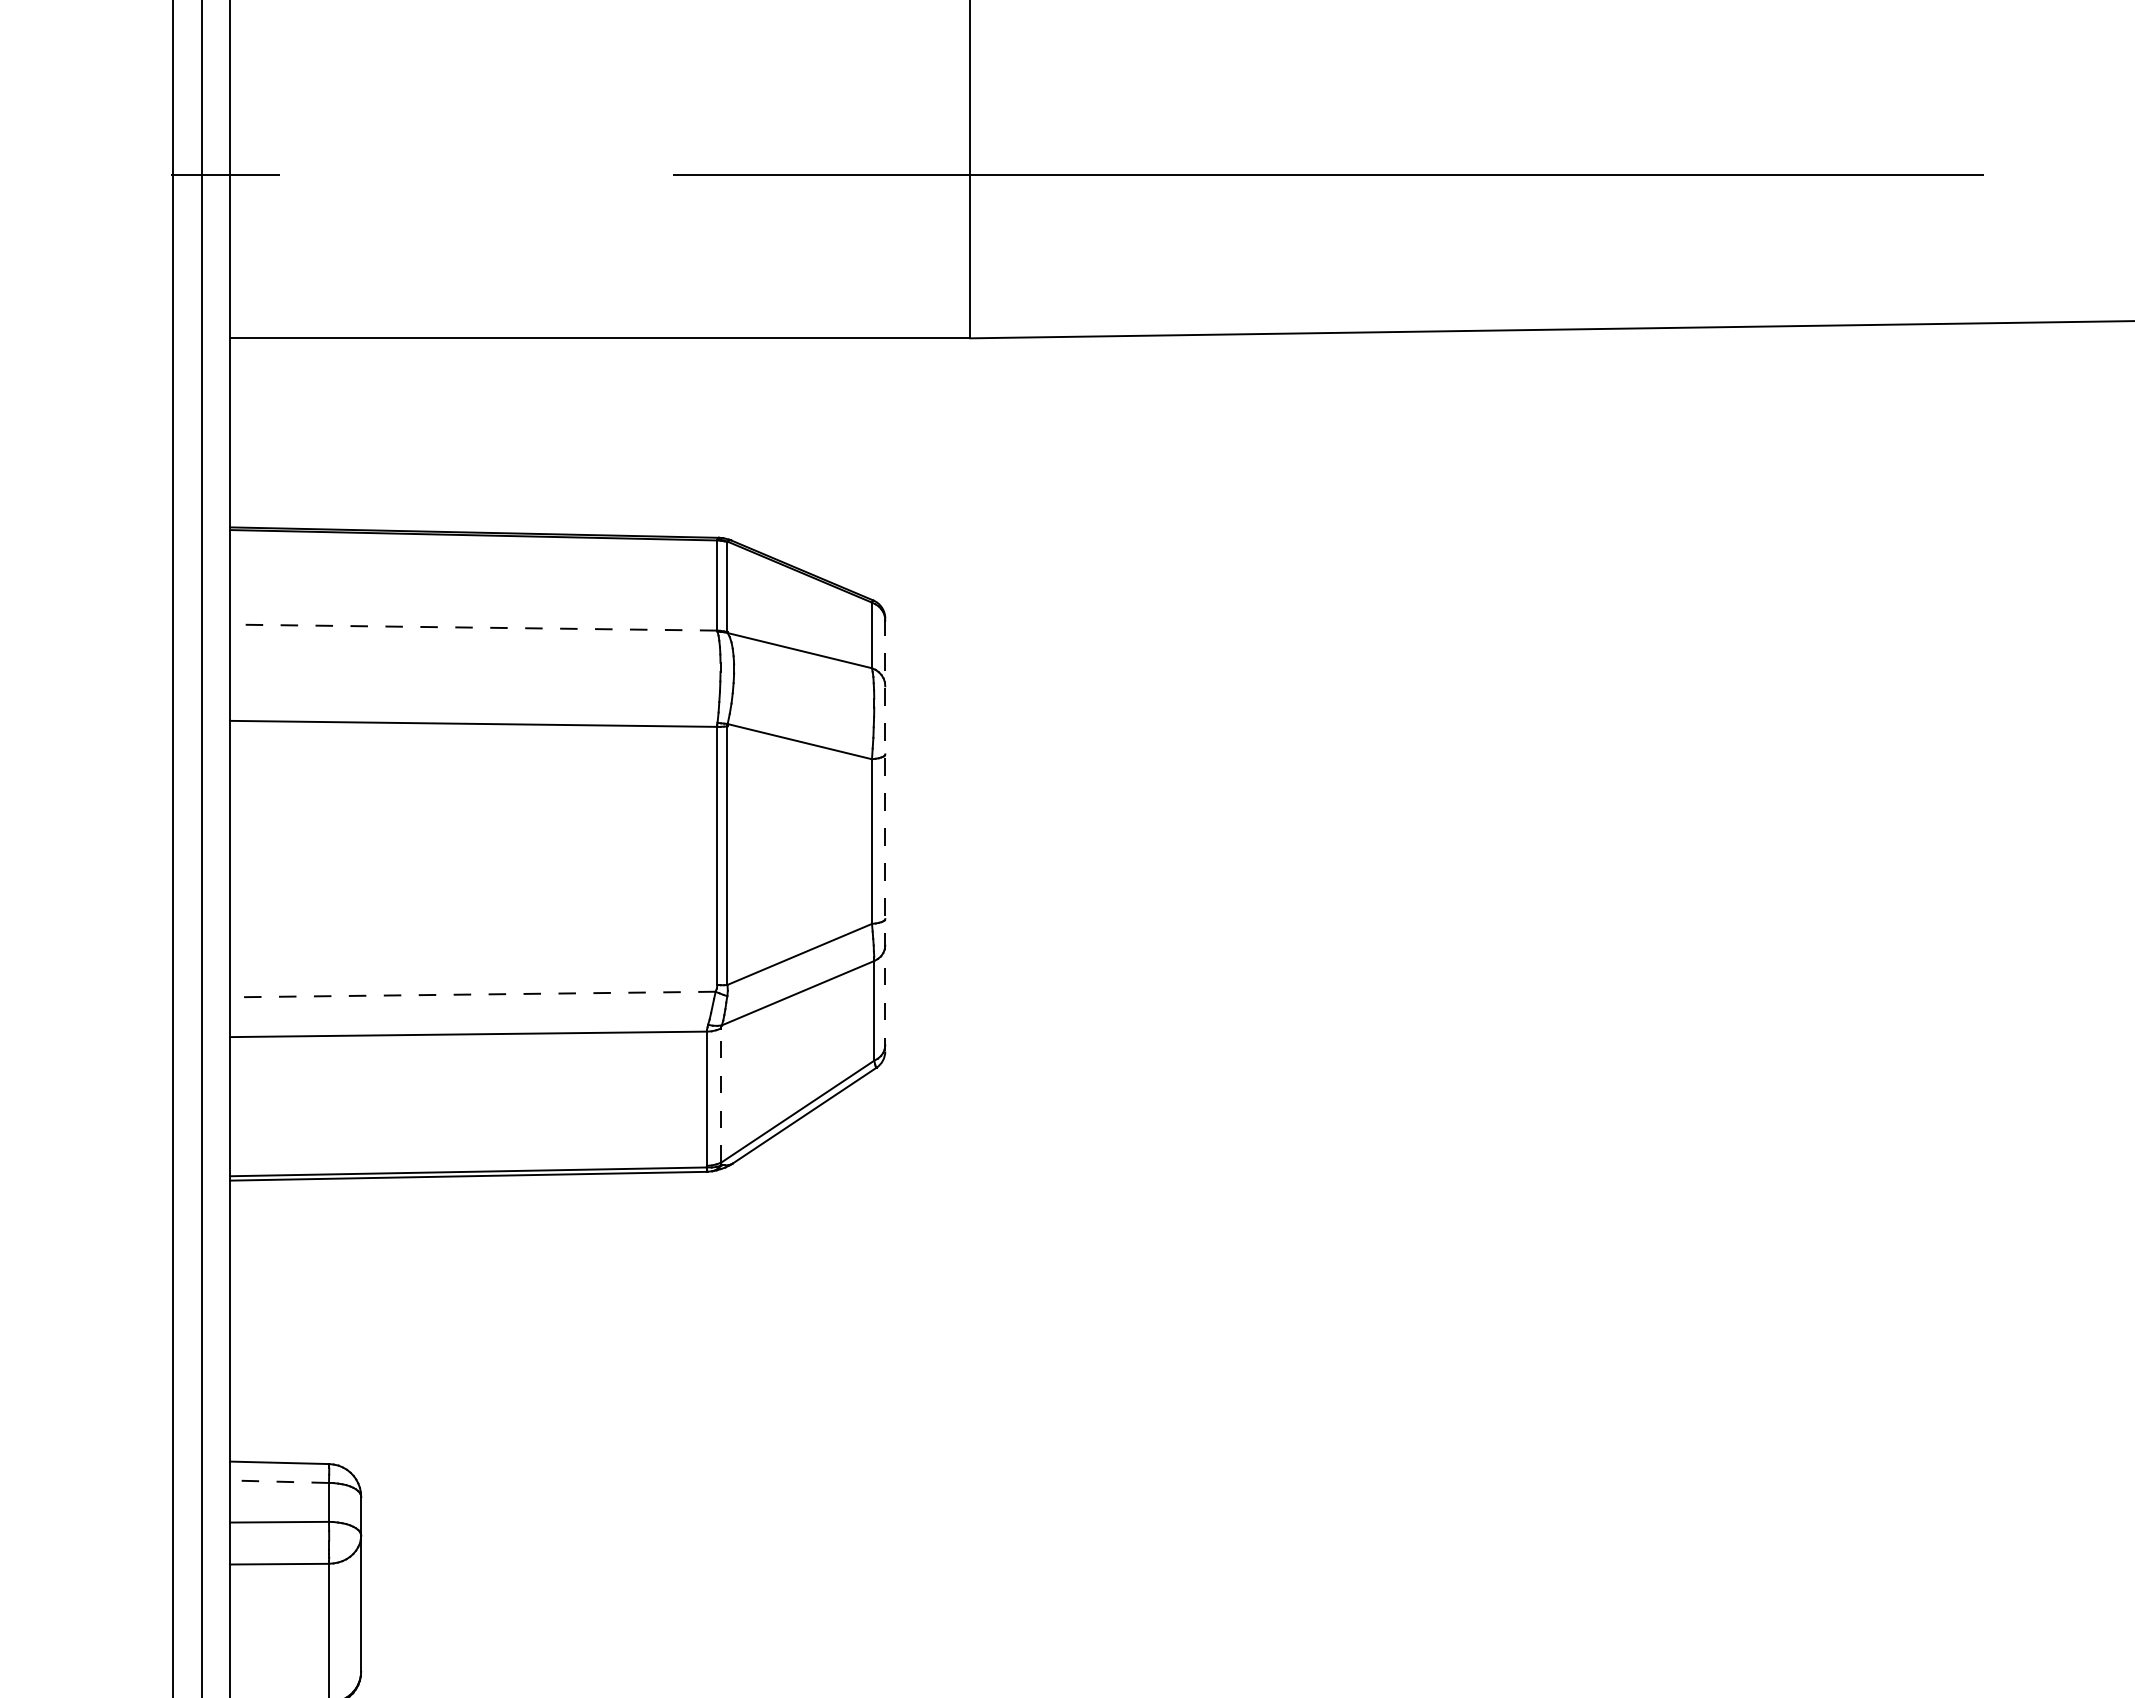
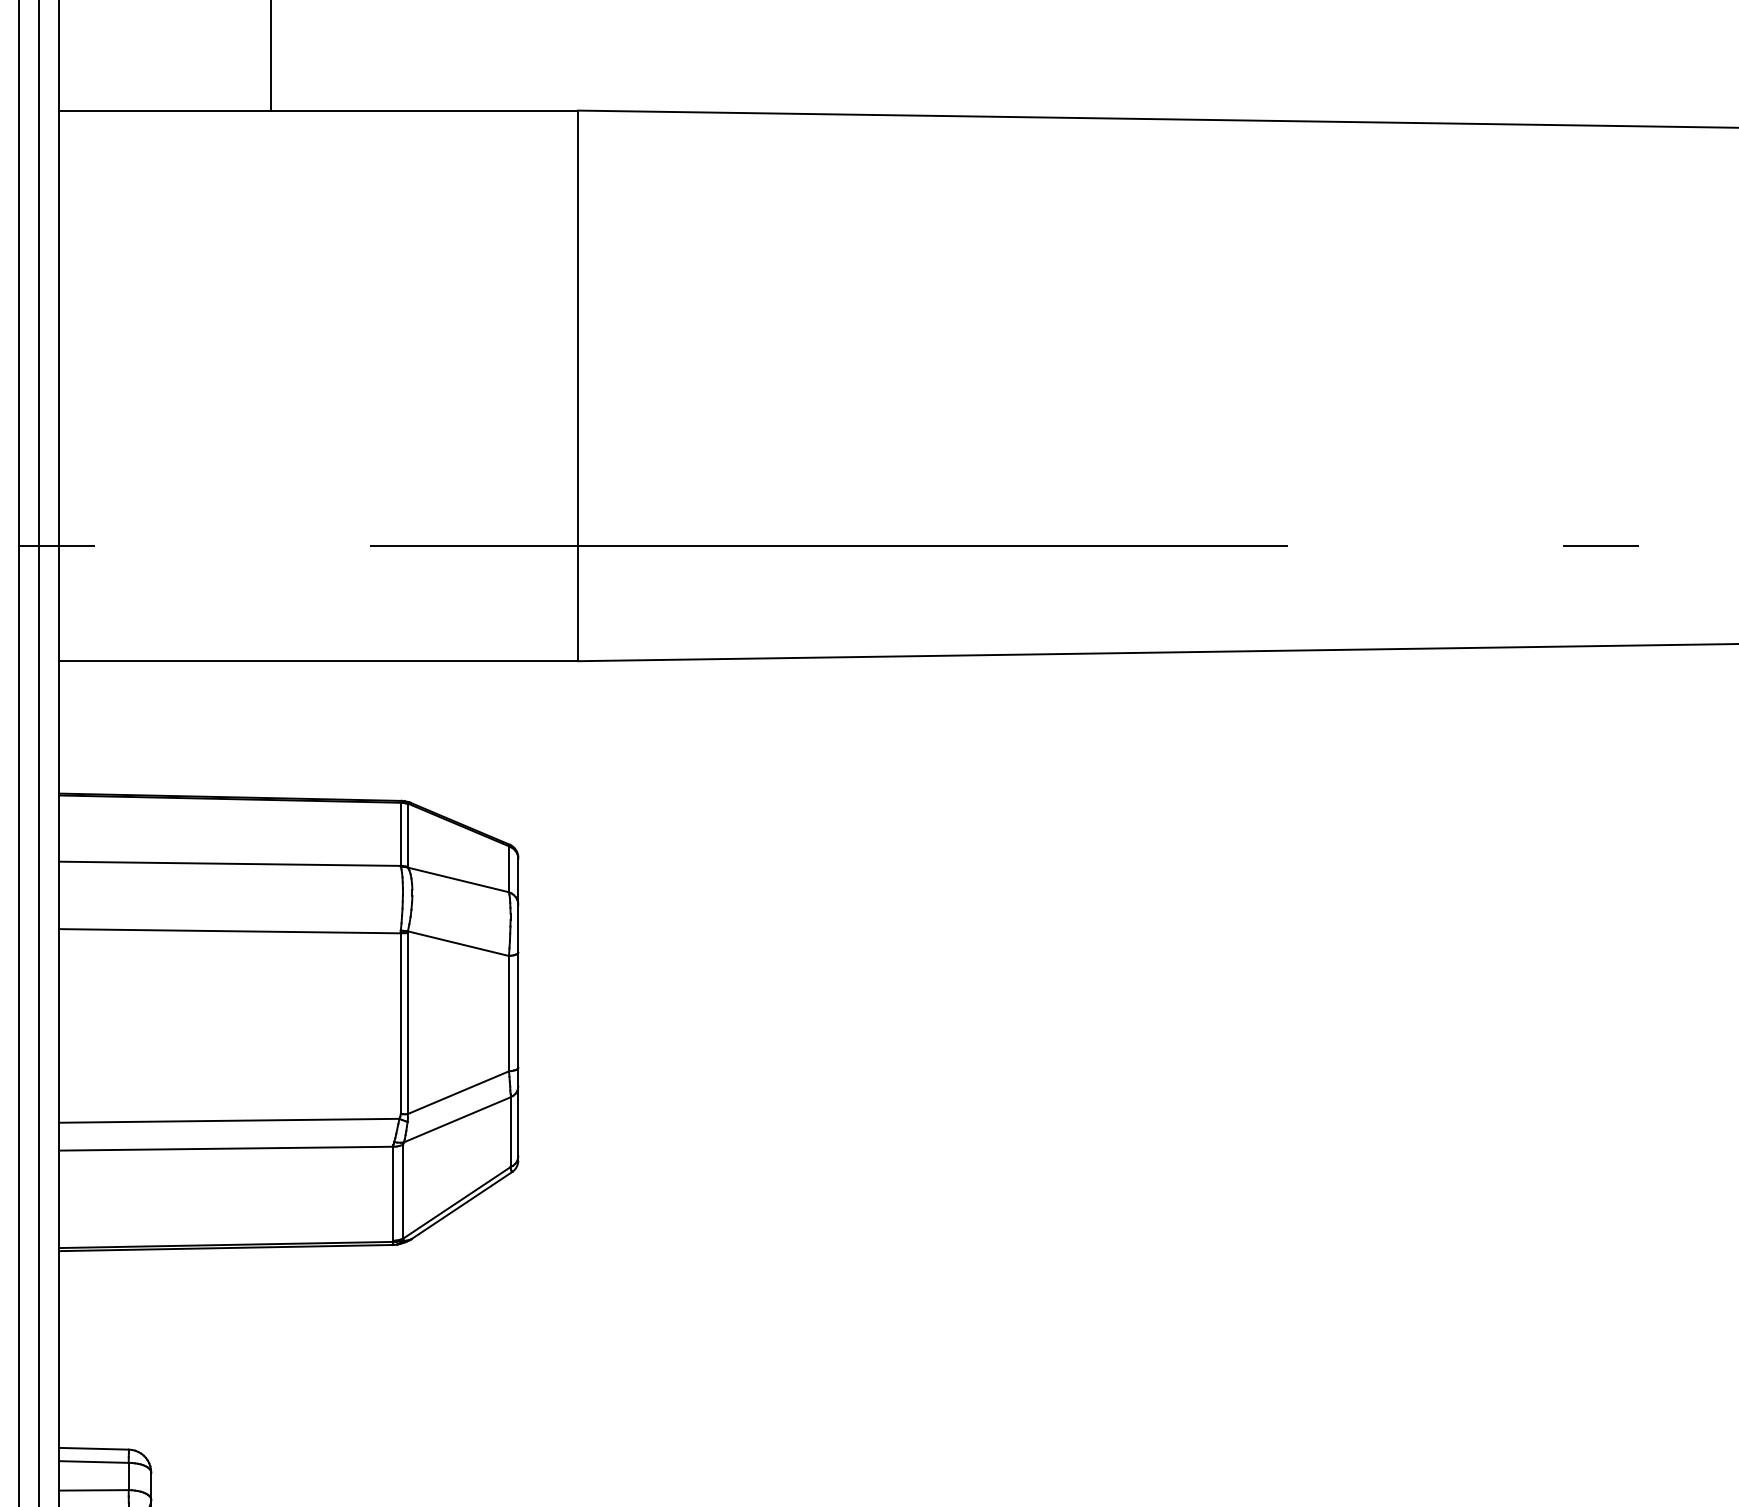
line: (474, 627) -> (230, 863), dashed -> solid
line: (885, 835) -> (518, 1009), dashed -> solid
line: (472, 994) -> (229, 1120), dashed -> solid
line: (721, 1095) -> (403, 1191), dashed -> solid
line: (280, 1482) -> (94, 1462), dashed -> solid

